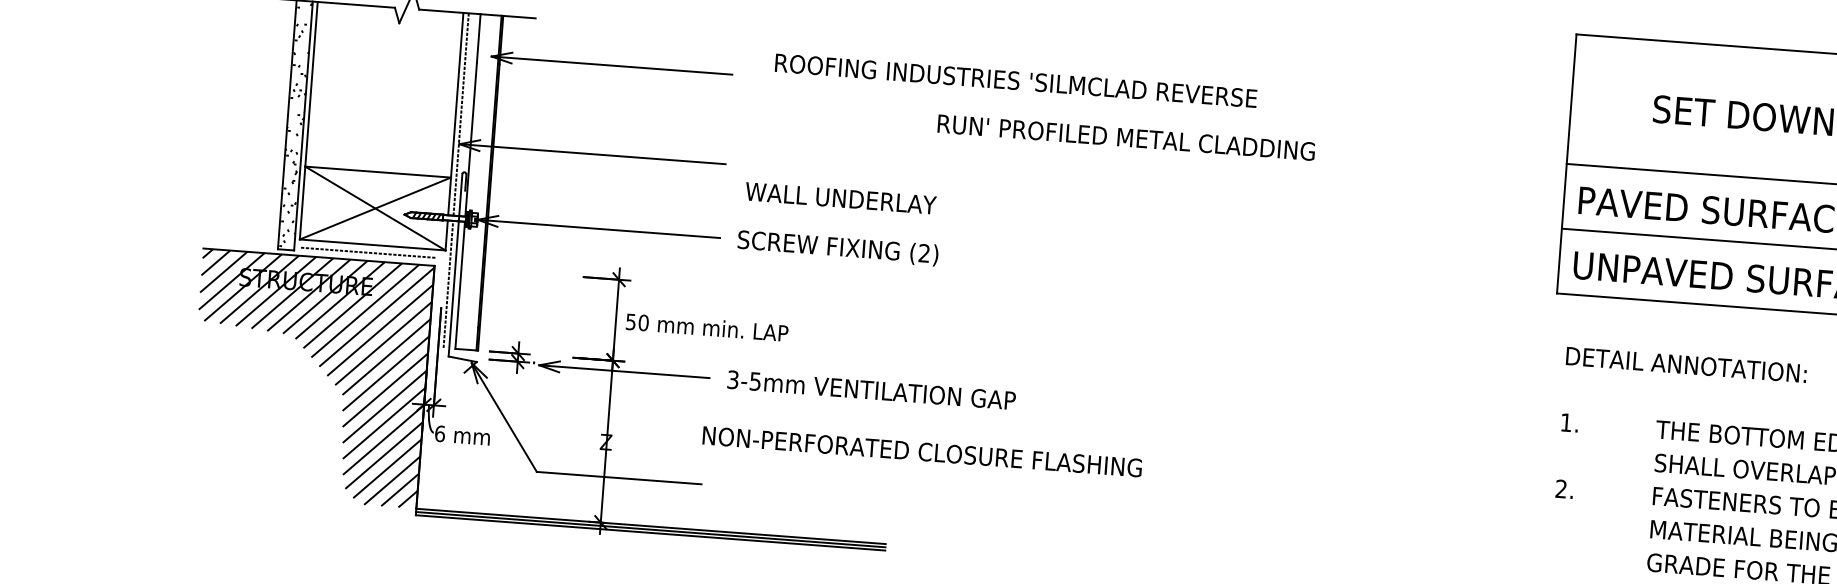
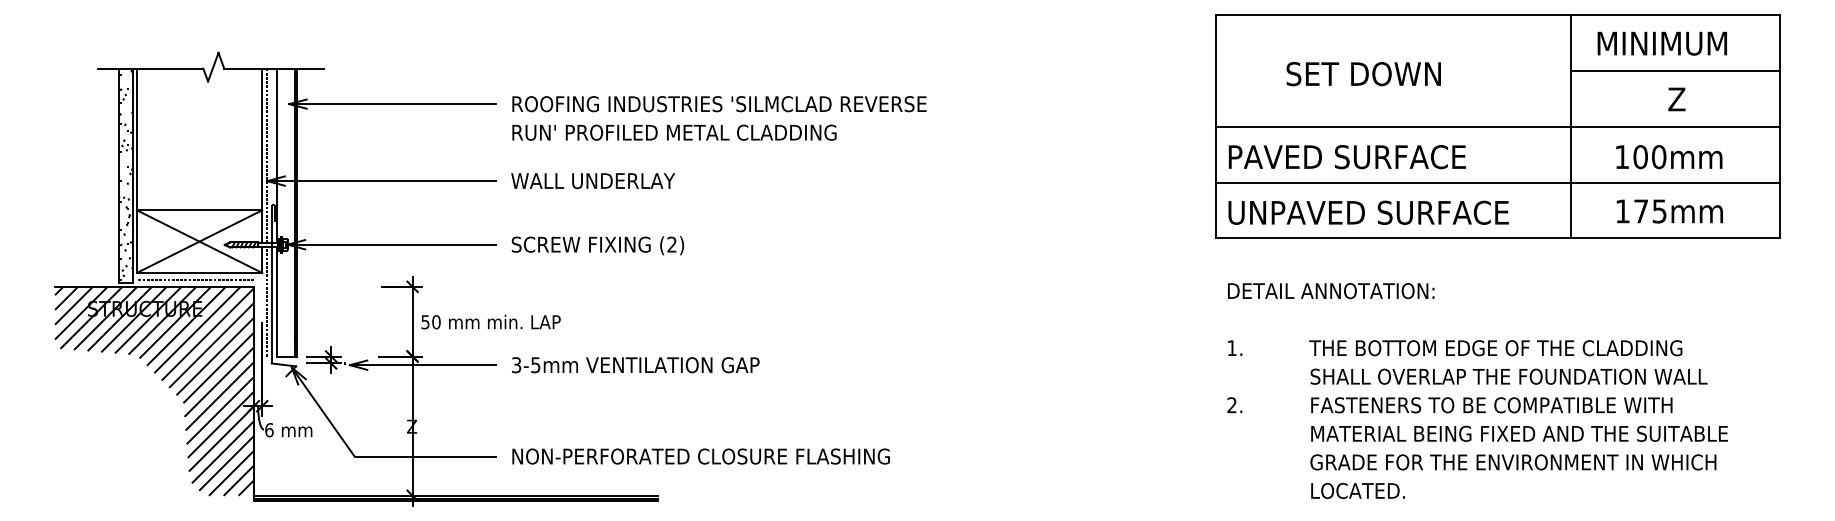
text: (1016, 81) -> (719, 104), moved
text: (1126, 137) -> (674, 132), moved
text: (841, 199) -> (593, 181), moved
text: (921, 451) -> (700, 456), moved

